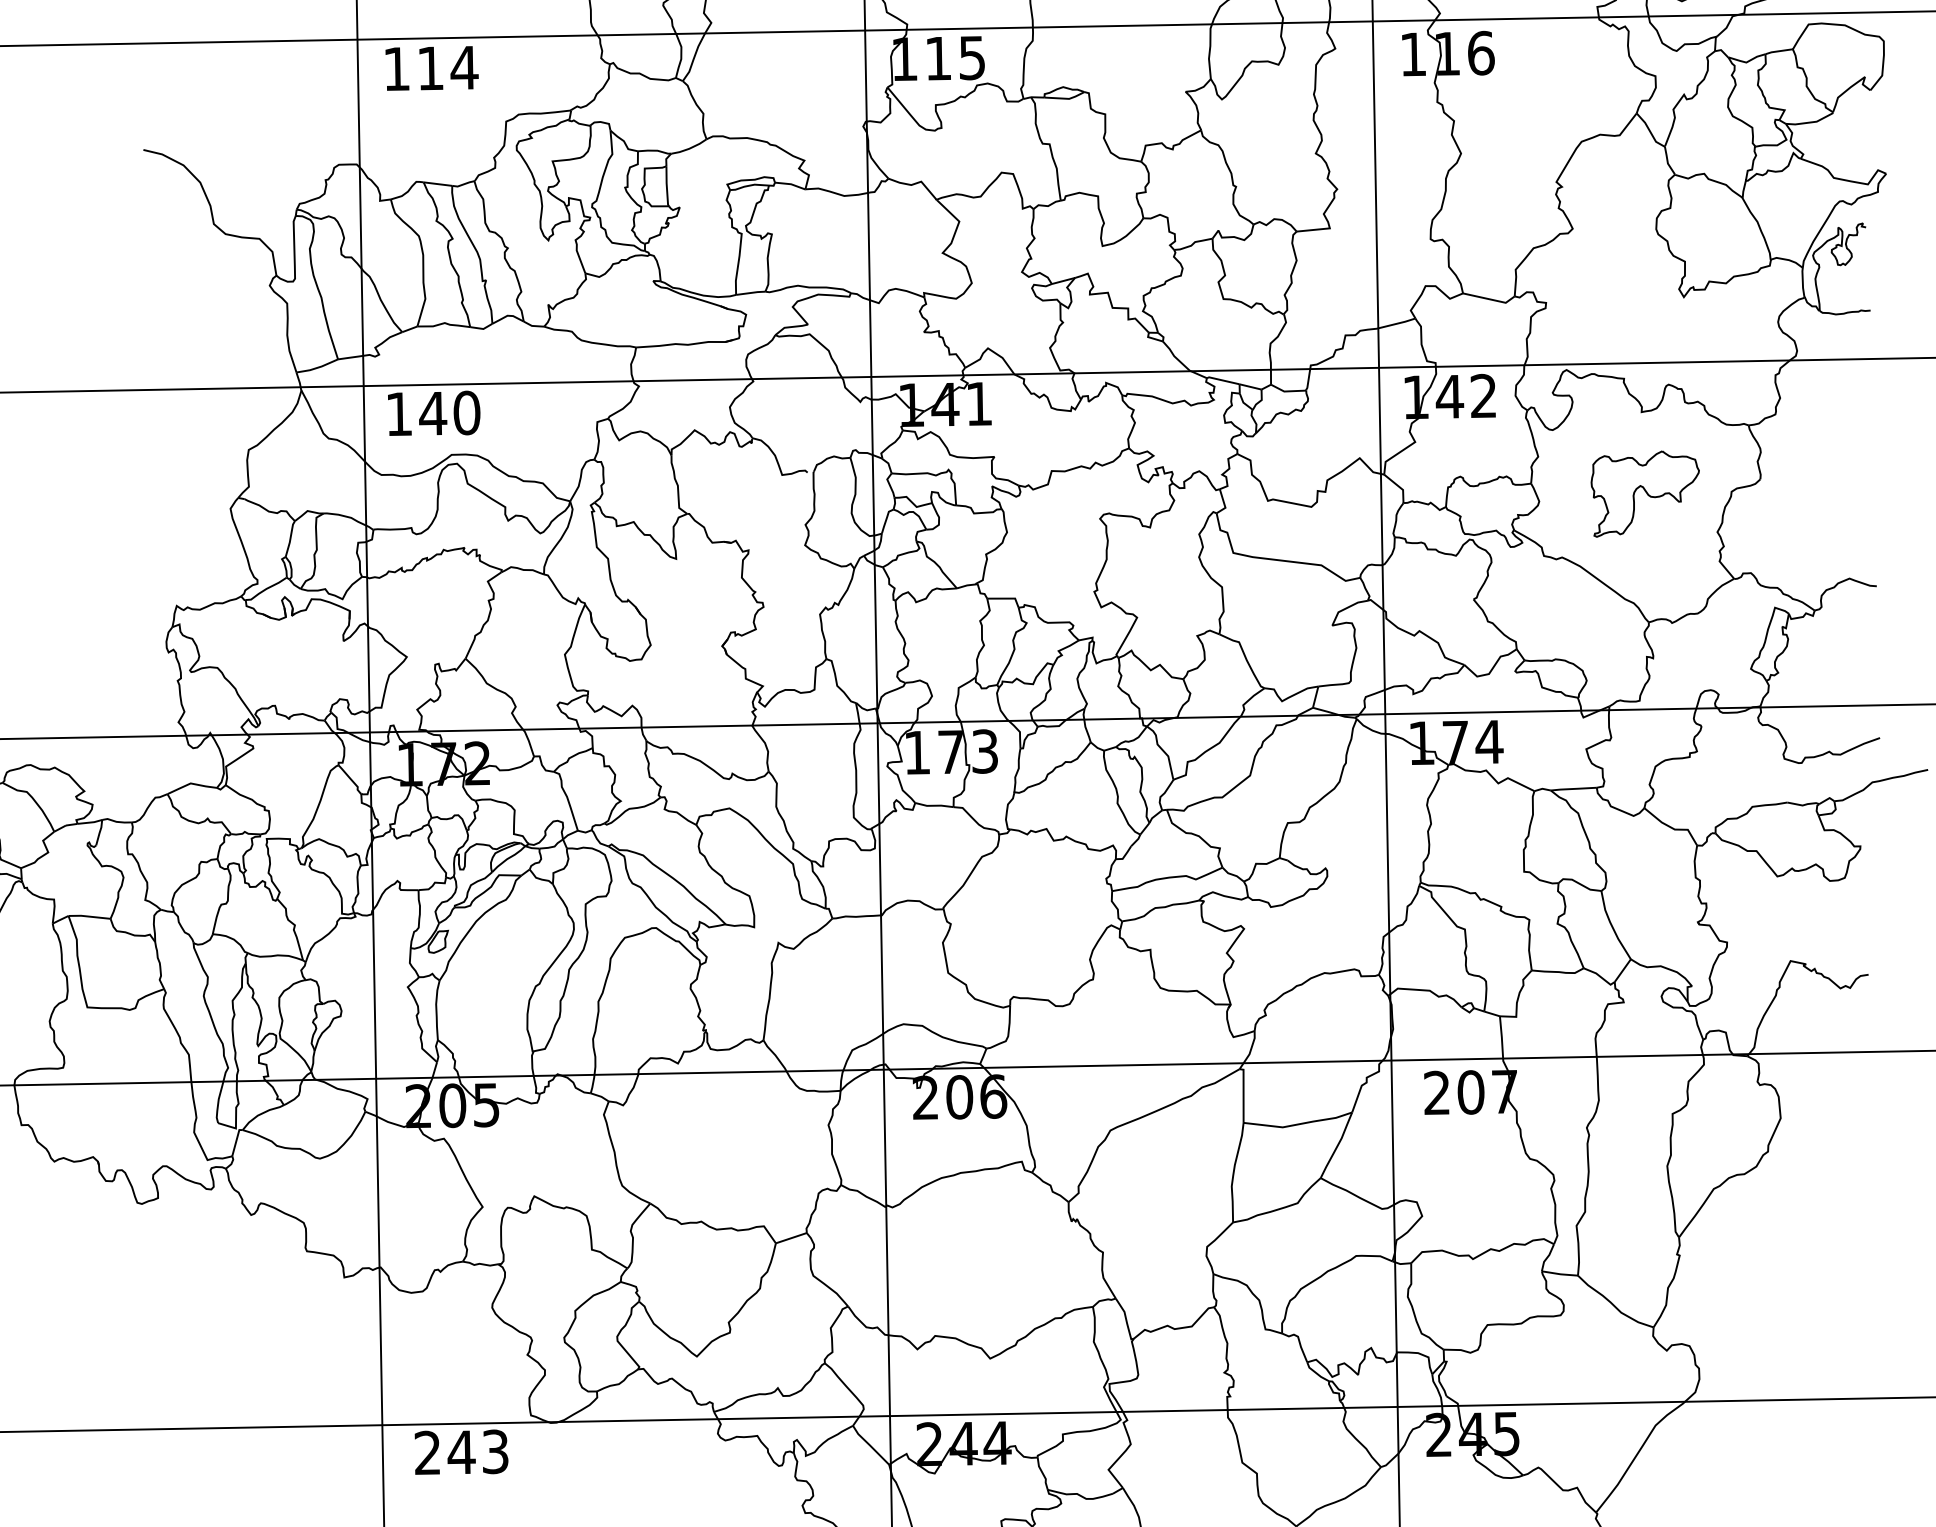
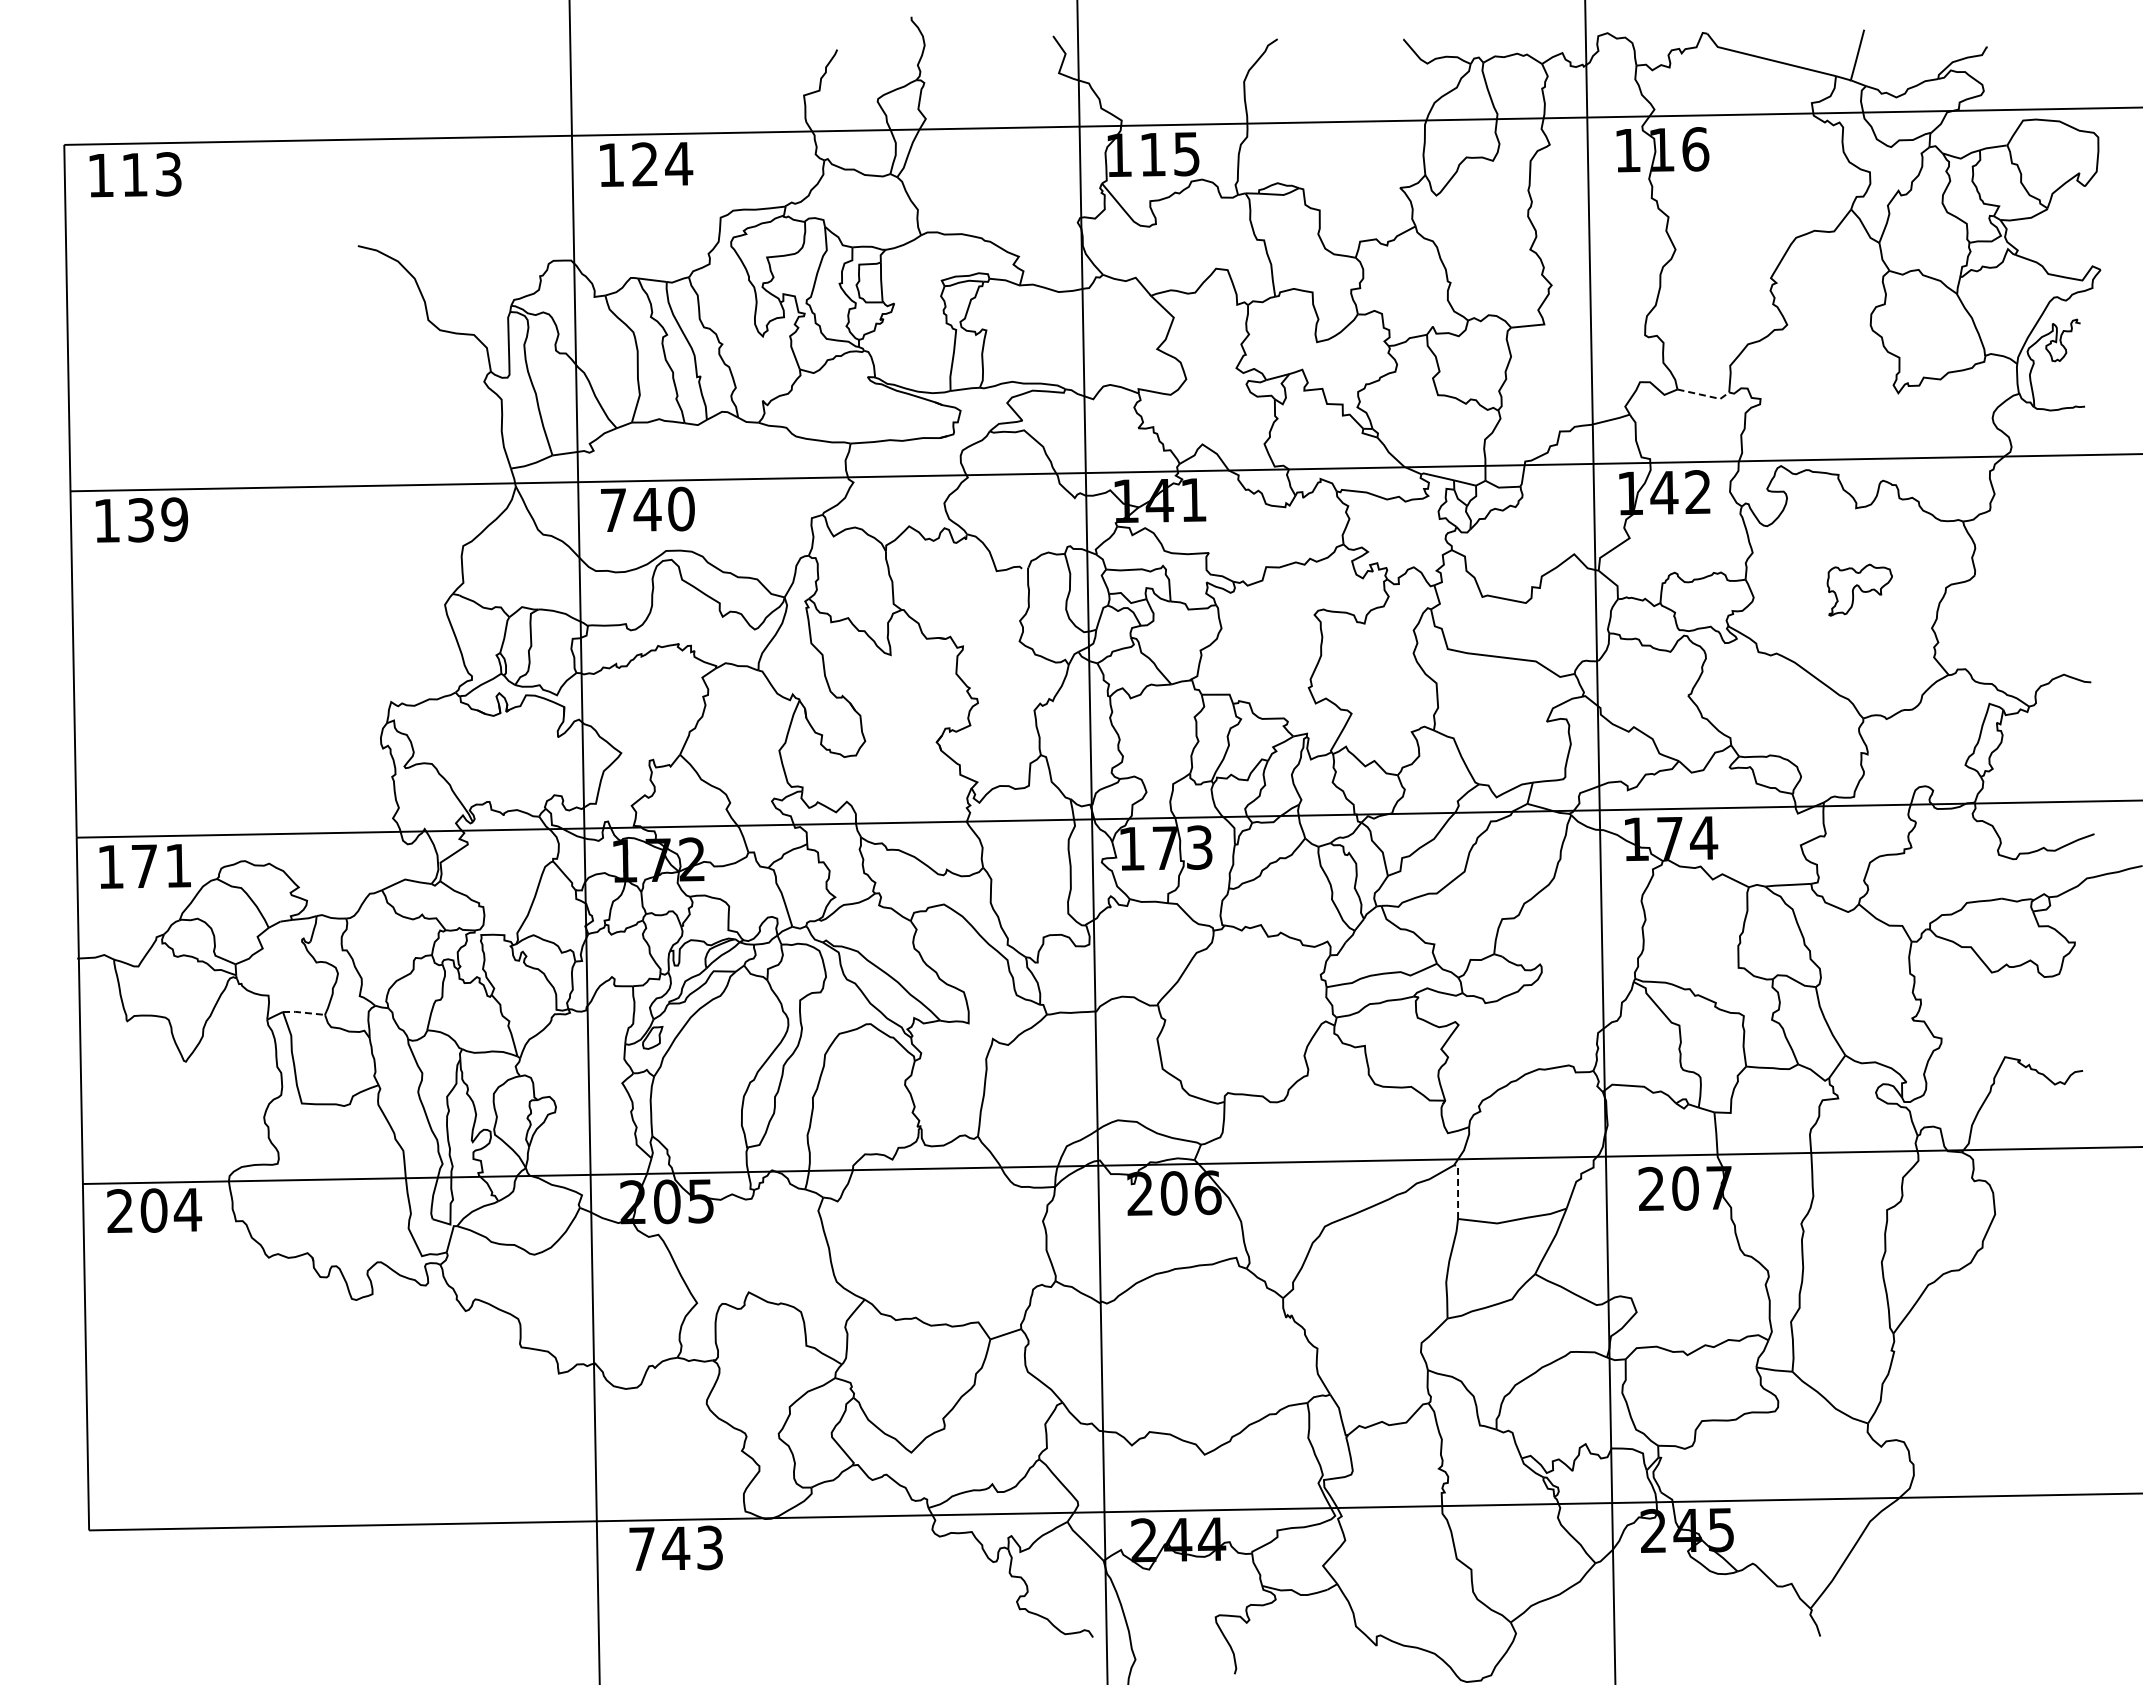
text: (430, 68) -> (644, 164), 114 -> 124
line: (1490, 299) -> (1704, 395), solid -> dashed
text: (399, 413) -> (613, 509), 140 -> 740
part: (1645, 493) -> (1859, 589), size x0.6
line: (89, 916) -> (303, 1012), solid -> dashed
line: (1244, 1093) -> (1458, 1189), solid -> dashed
text: (427, 1452) -> (641, 1548), 243 -> 743

